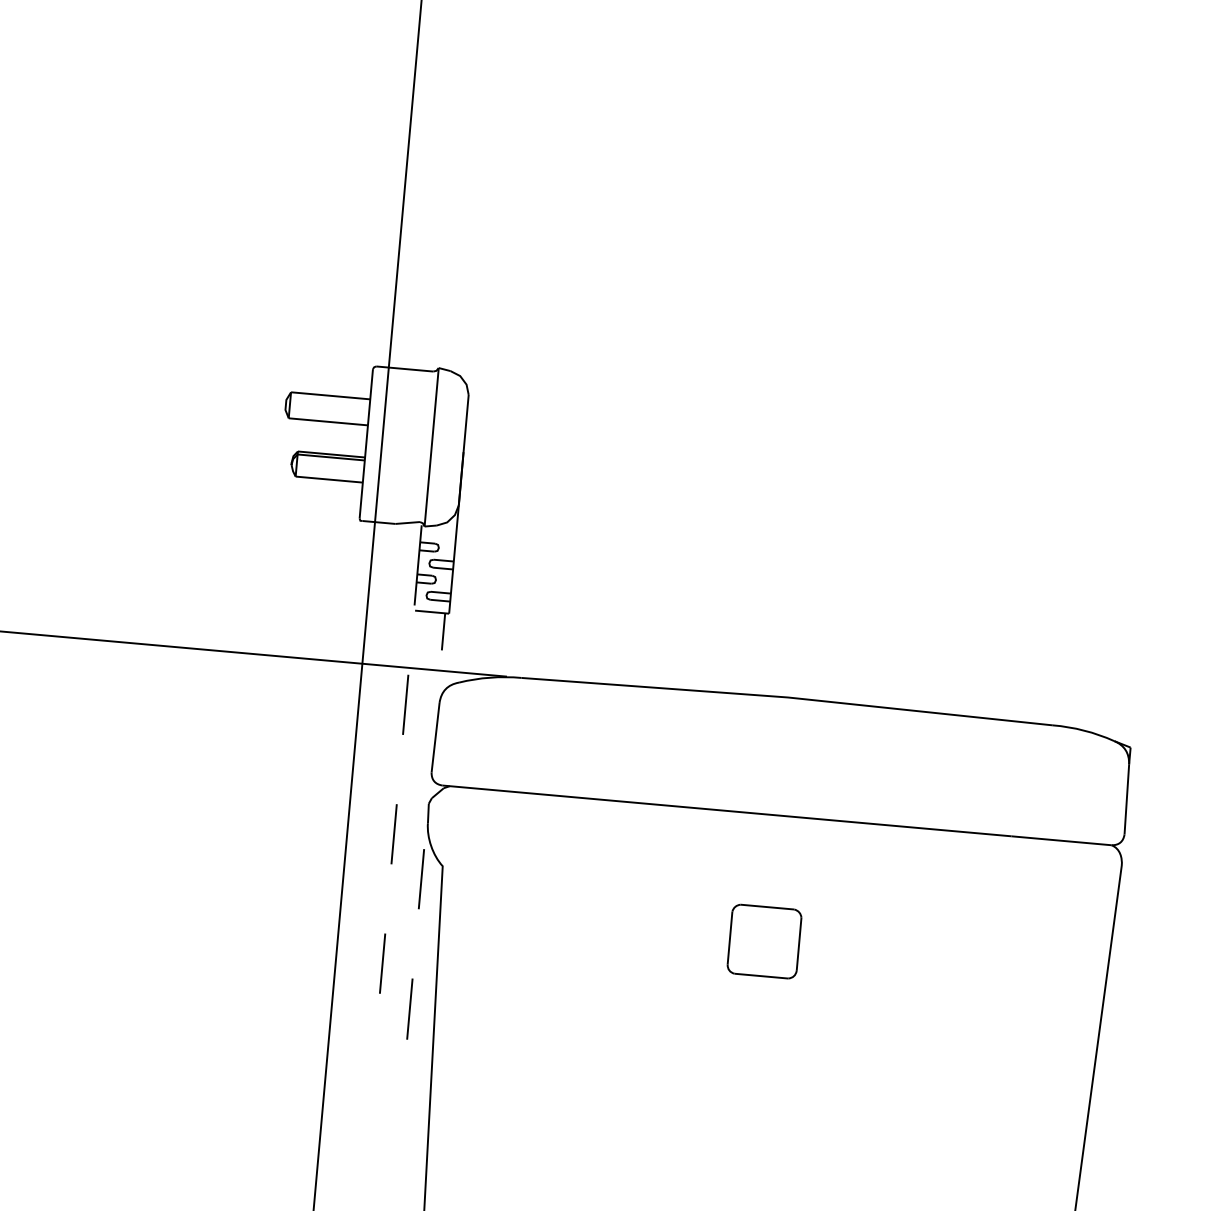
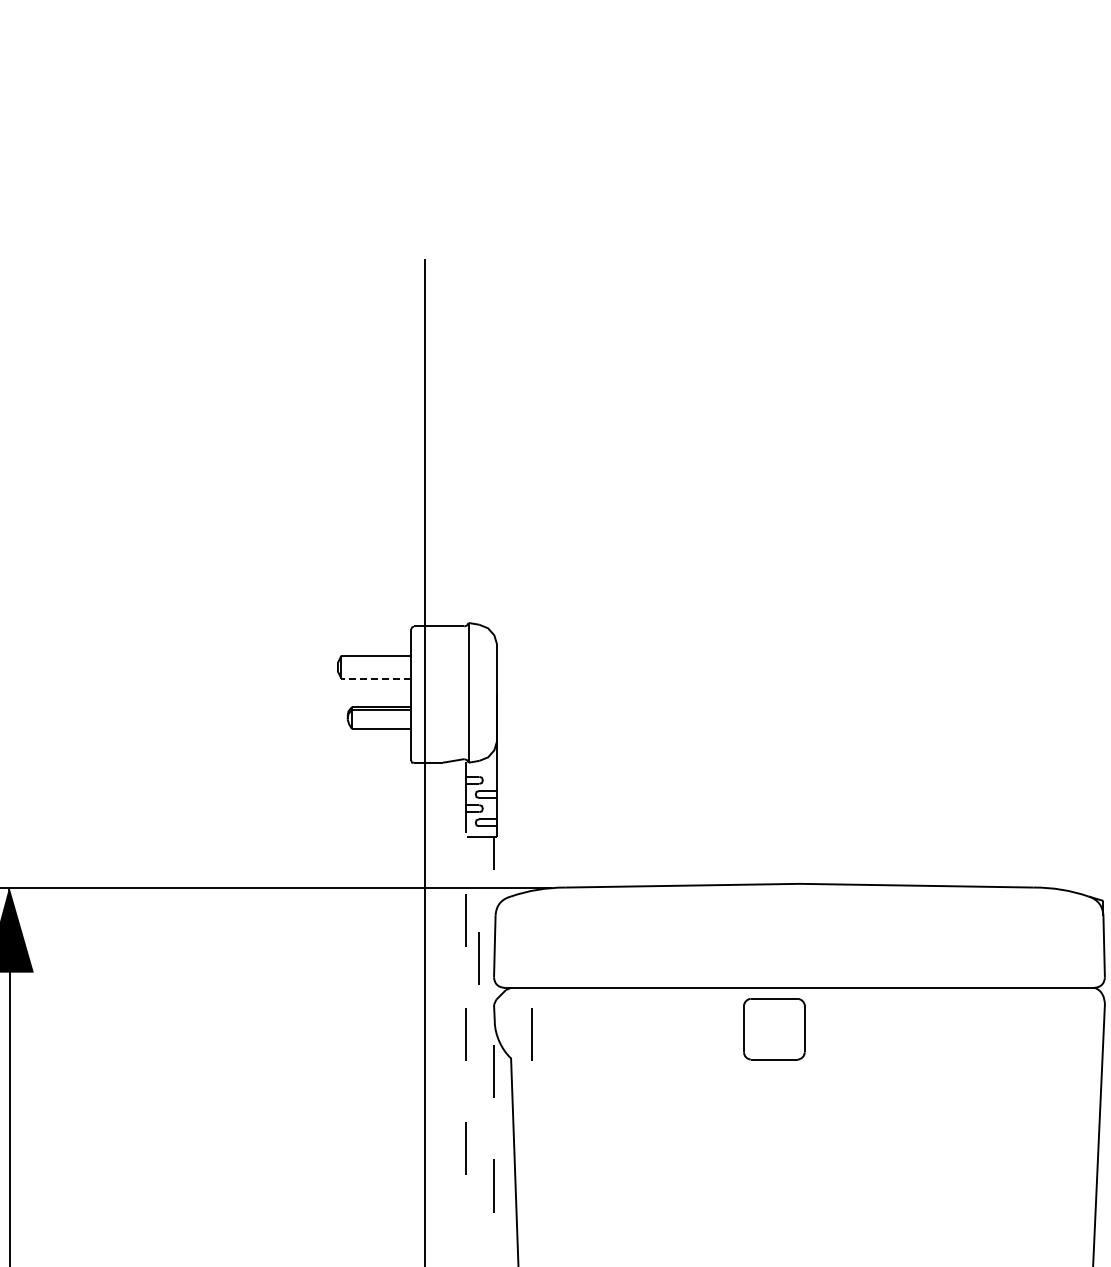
line: (328, 421) -> (376, 678), solid -> dashed
line: (415, 749) -> (478, 958), added
line: (468, 841) -> (531, 1034), added
part: (764, 941) -> (774, 1029), moved

